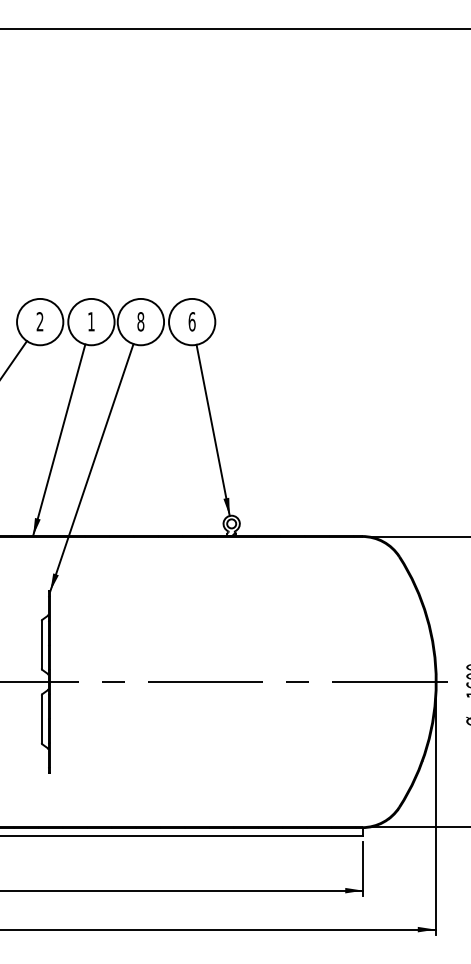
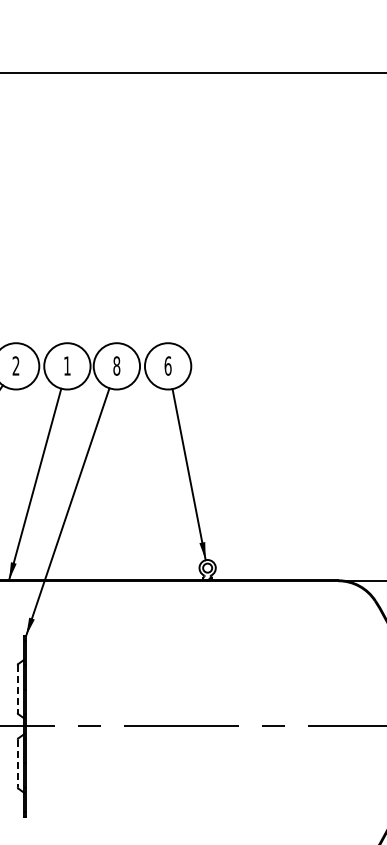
line: (41, 644) -> (17, 688), solid -> dashed
line: (41, 719) -> (17, 763), solid -> dashed

